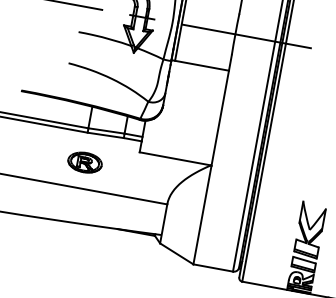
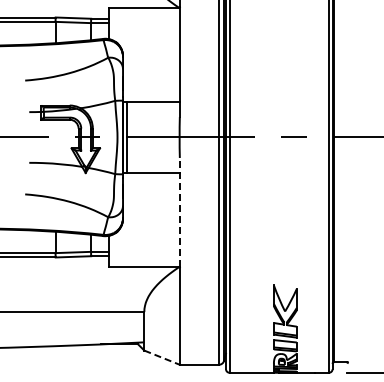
line: (221, 110) -> (179, 212), solid -> dashed
part: (85, 162) -> (58, 286), removed
line: (177, 253) -> (162, 357), solid -> dashed

